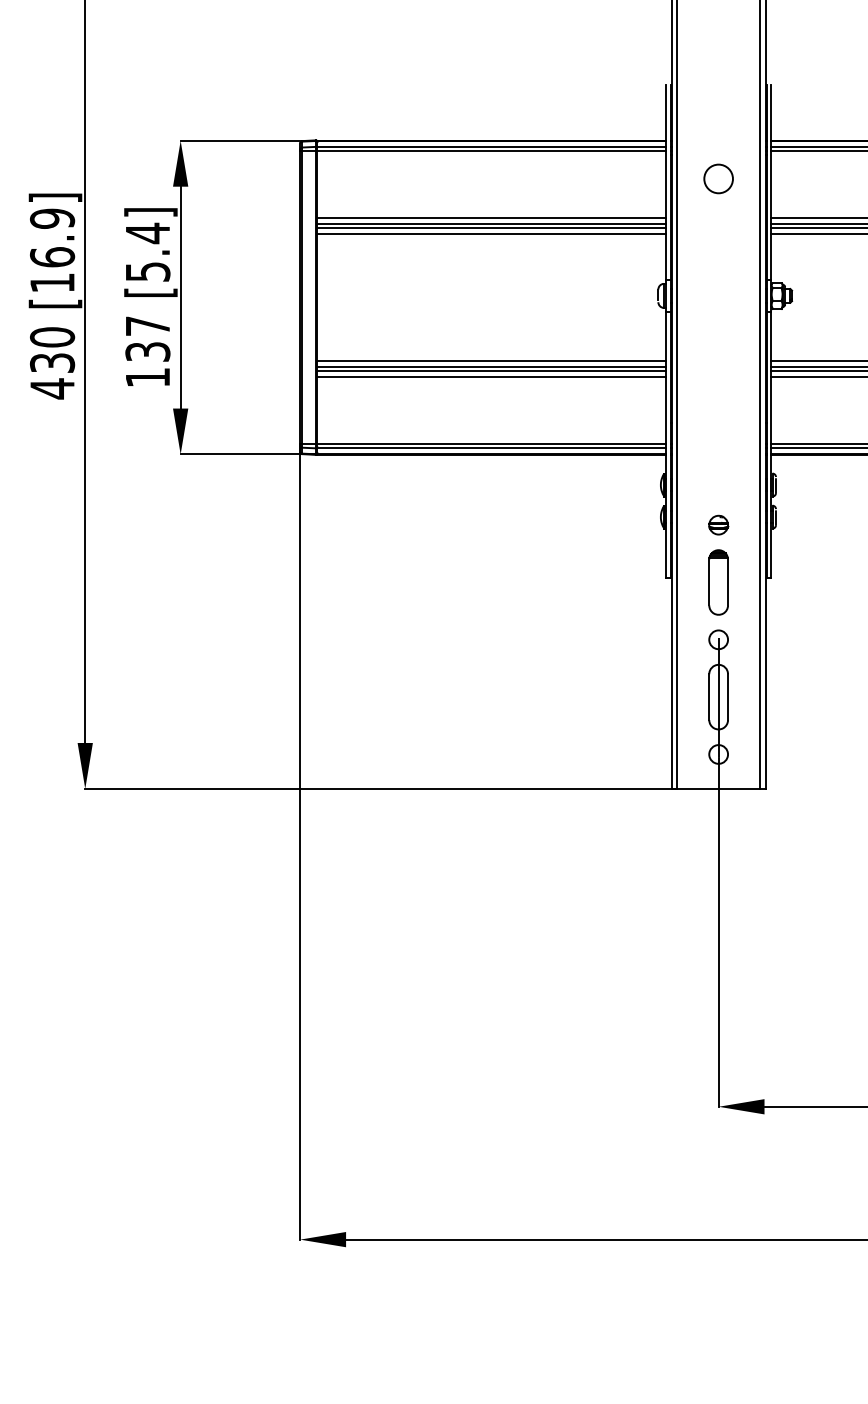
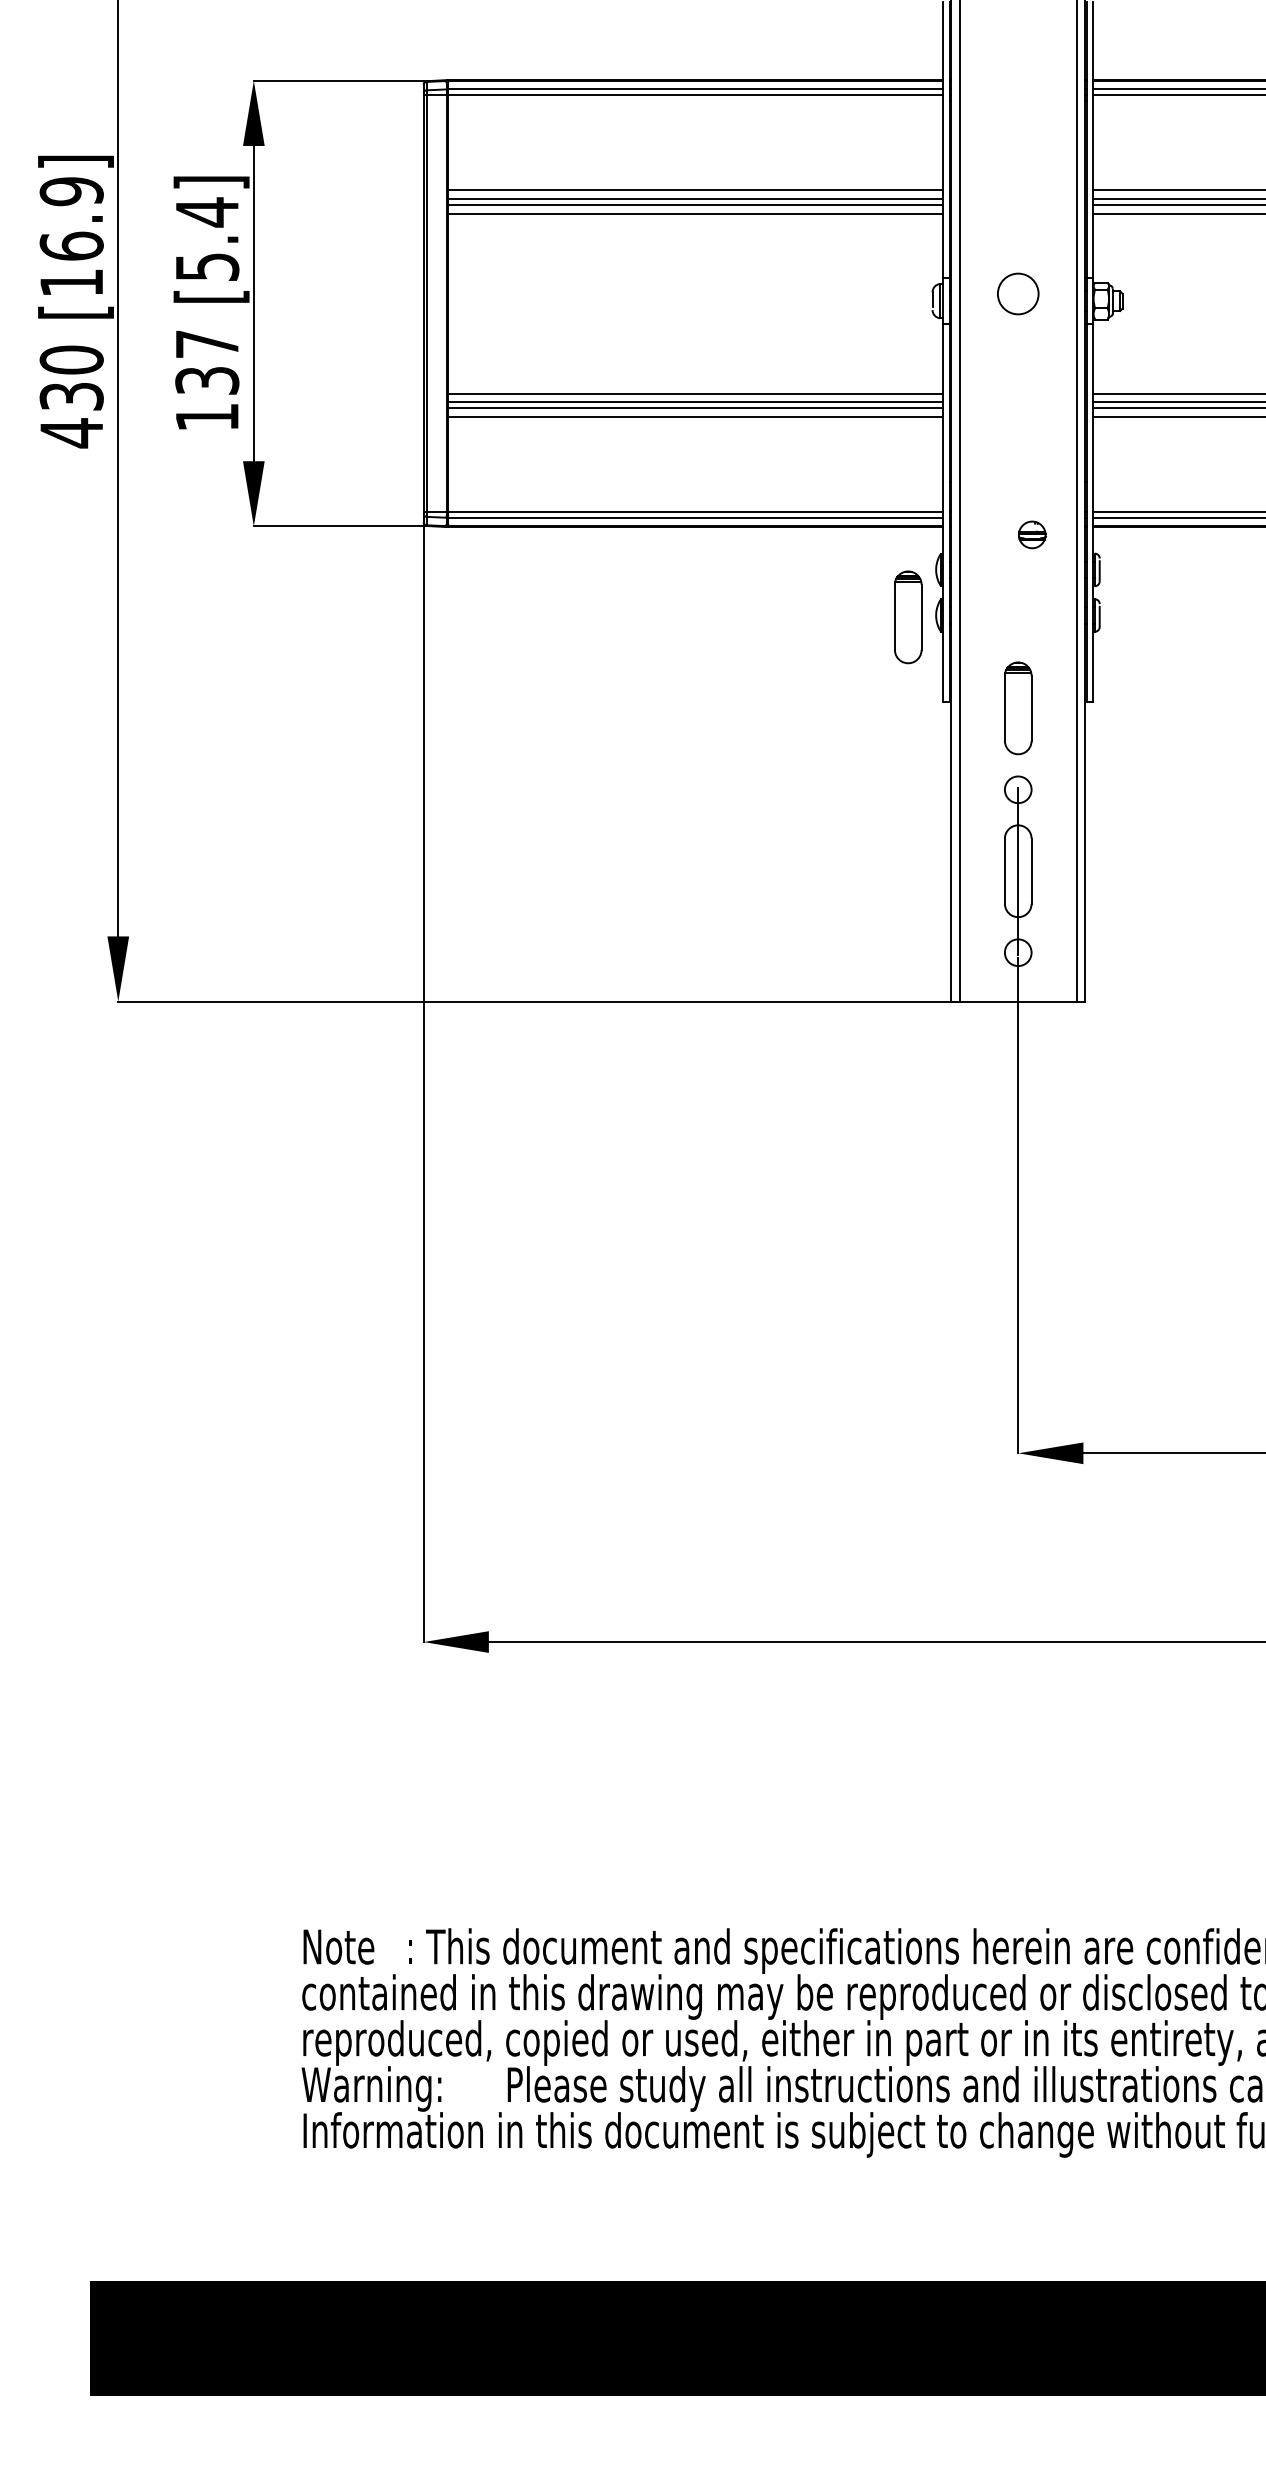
circle: (718, 178) -> (1018, 293), moved
part: (641, 518) -> (908, 617), added
part: (718, 524) -> (1032, 534), moved

